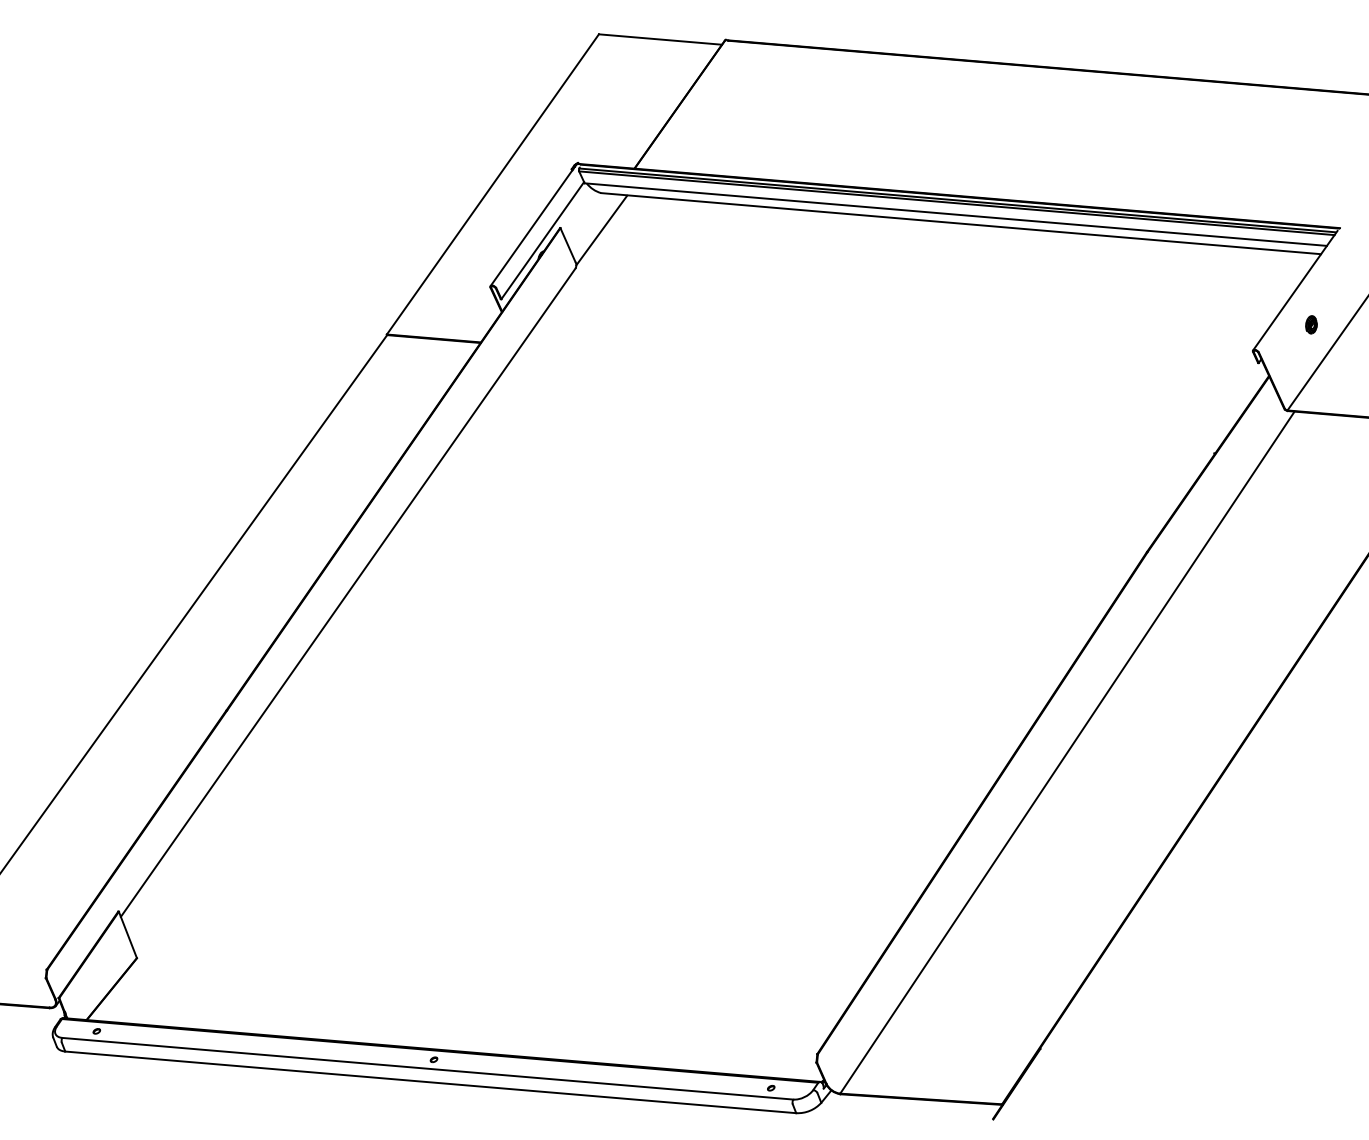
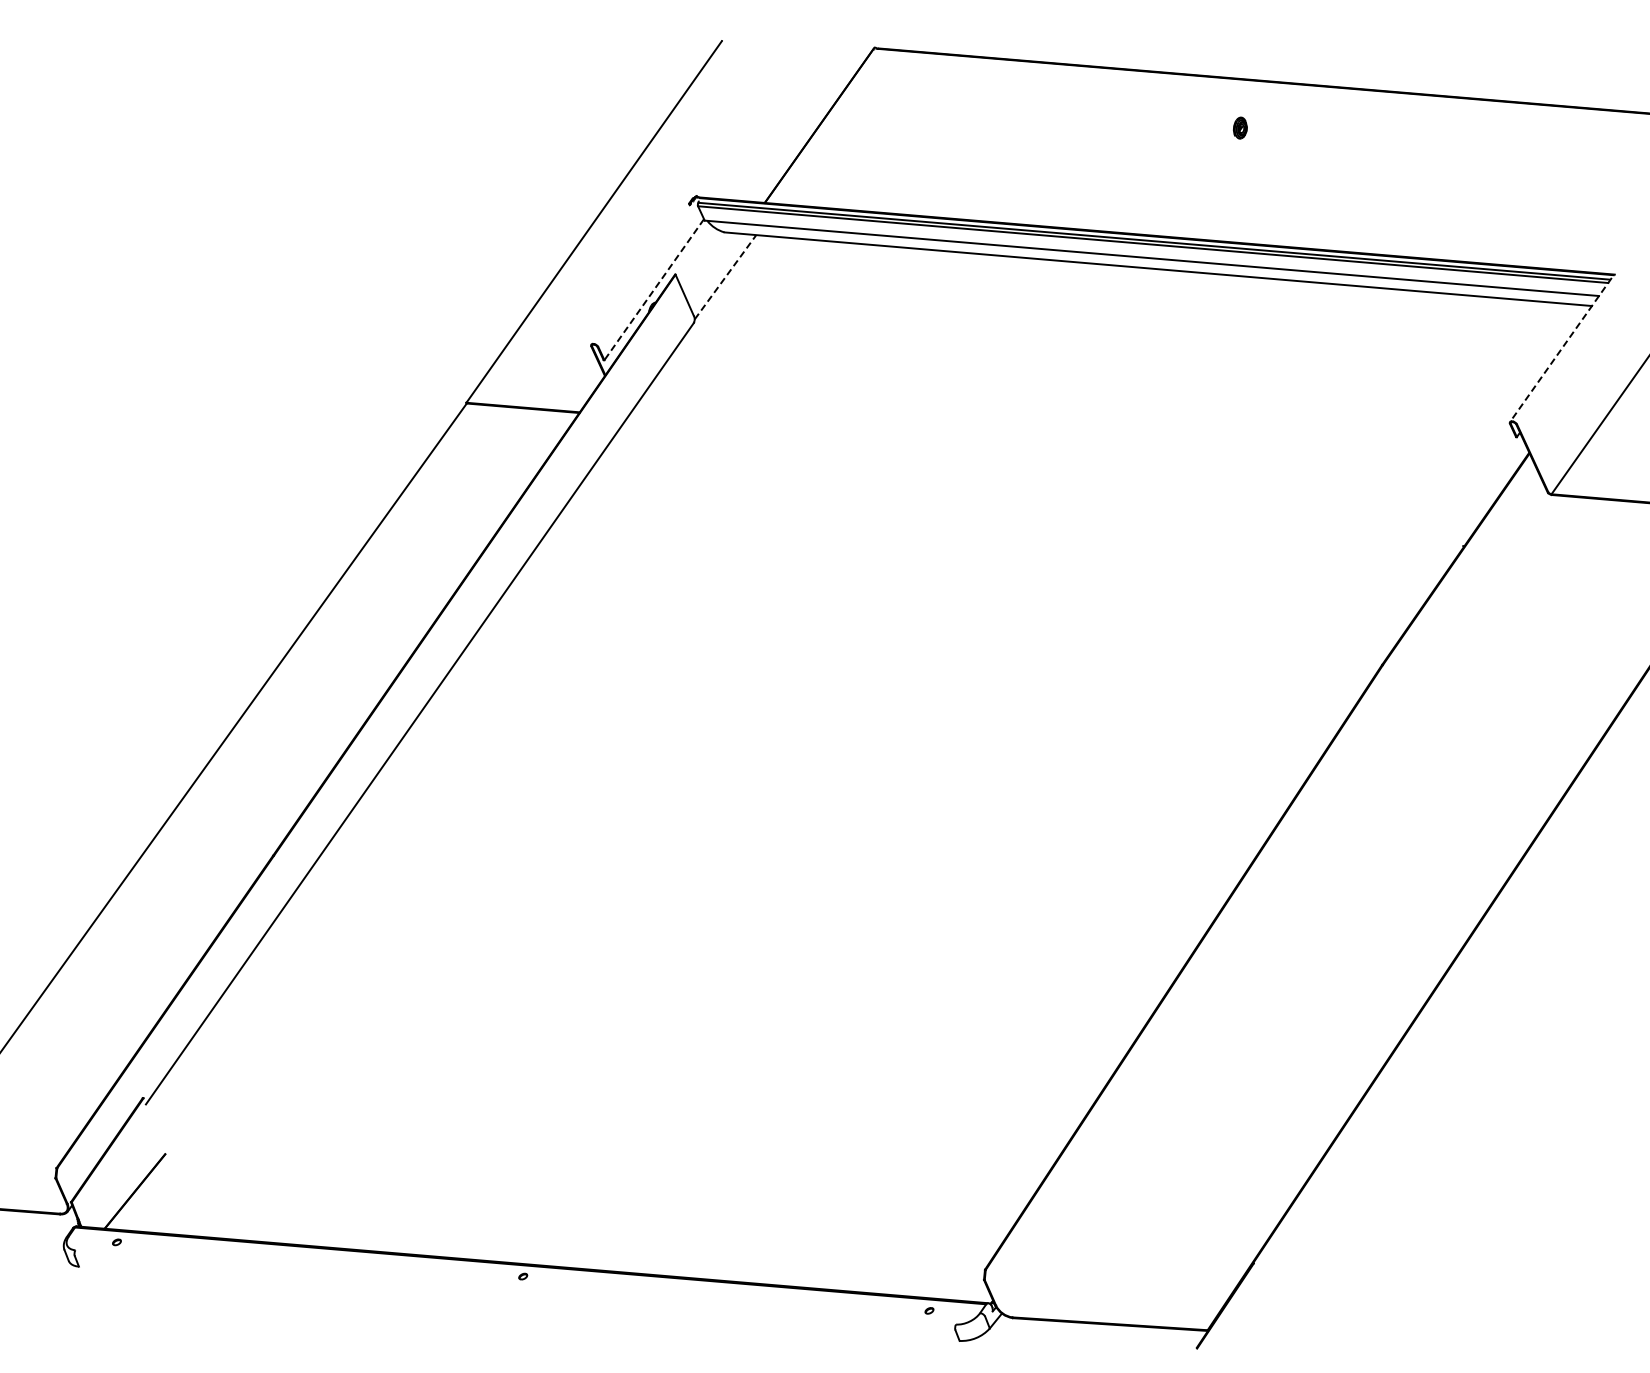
line: (660, 39) -> (795, 47), removed
line: (533, 226) -> (642, 272), removed
line: (601, 230) -> (725, 277), solid -> dashed
line: (542, 241) -> (653, 290), solid -> dashed
line: (1294, 291) -> (1560, 350), solid -> dashed
part: (1311, 324) -> (1240, 127), moved
line: (1067, 752) -> (1286, 906), removed
line: (127, 935) -> (154, 1126), removed
line: (427, 1068) -> (515, 1287), removed
line: (430, 1082) -> (518, 1303), removed

